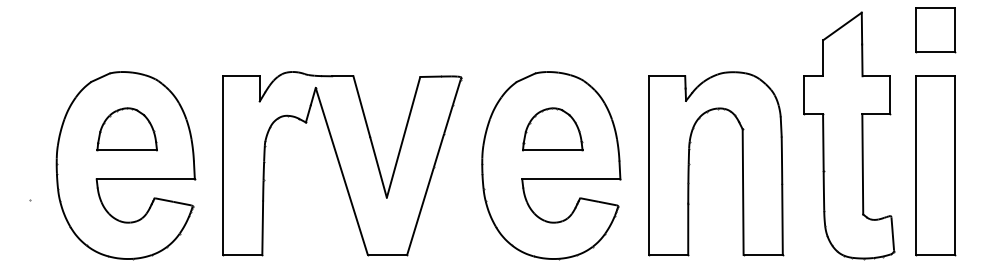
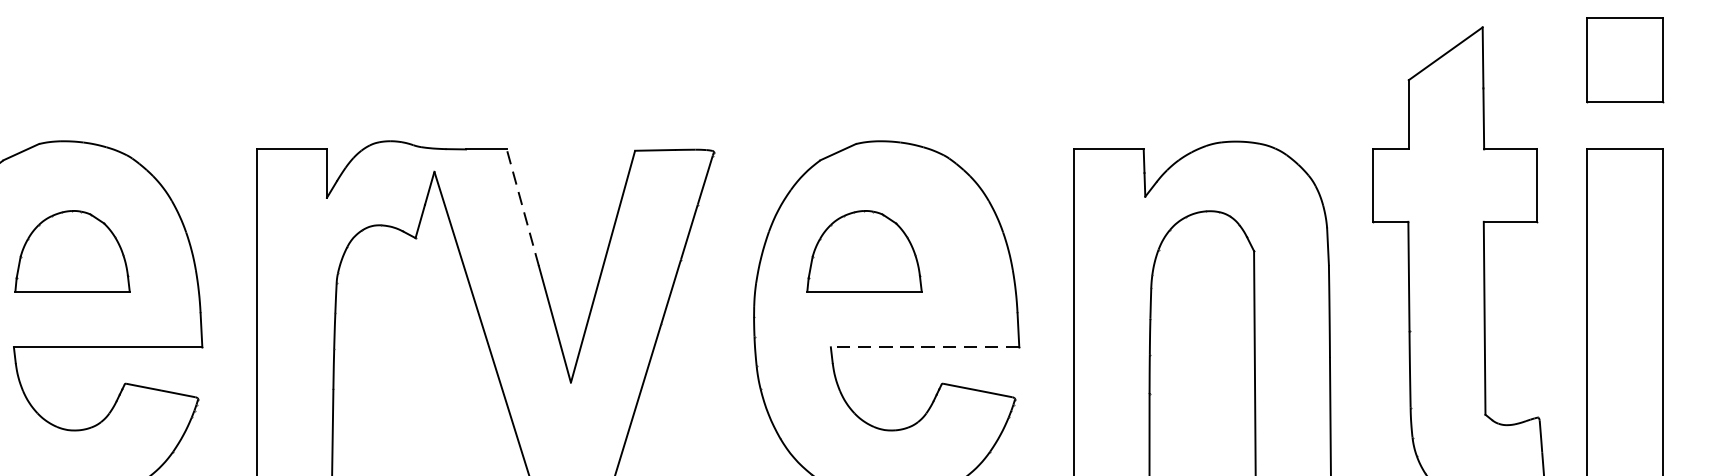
line: (361, 106) -> (522, 207), solid -> dashed
part: (552, 129) -> (863, 251), moved
line: (570, 179) -> (923, 347), solid -> dashed

